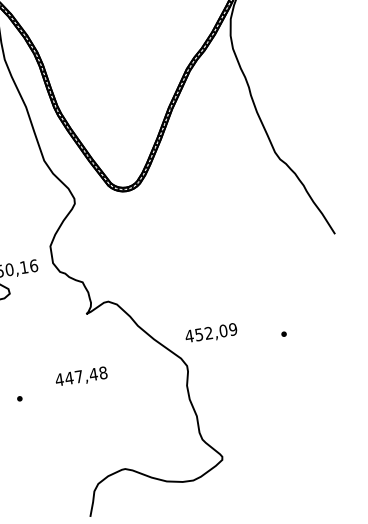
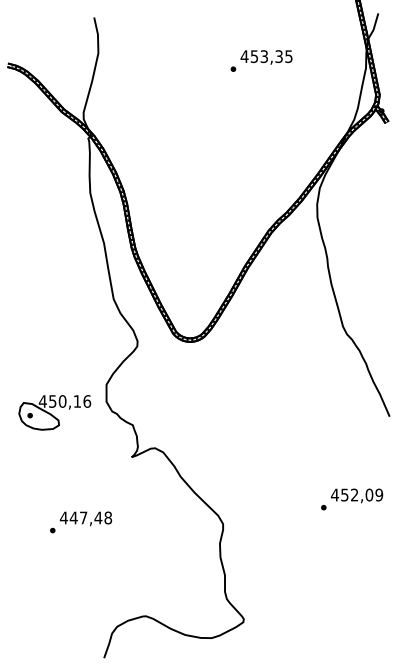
text: (211, 333) -> (357, 495), moved
text: (80, 377) -> (85, 518), moved

